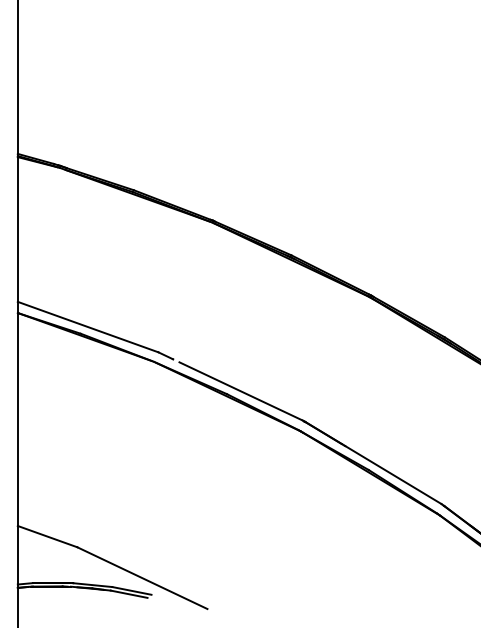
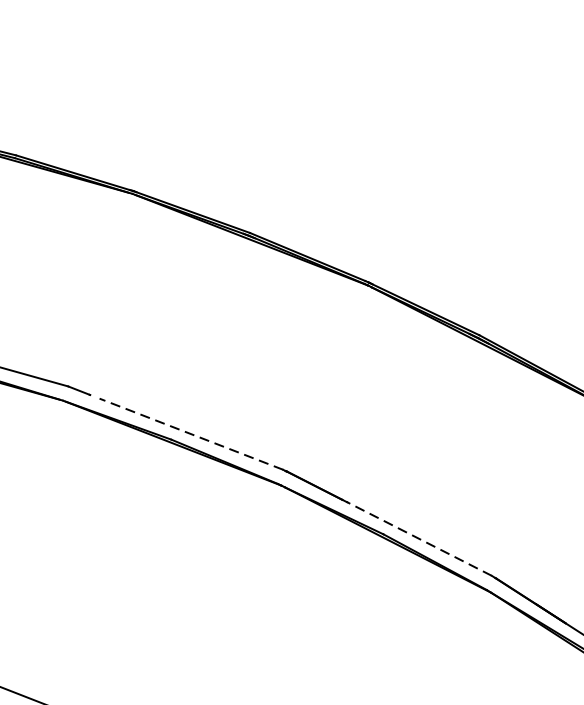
line: (240, 391) -> (190, 434), solid -> dashed
line: (393, 474) -> (419, 538), solid -> dashed

